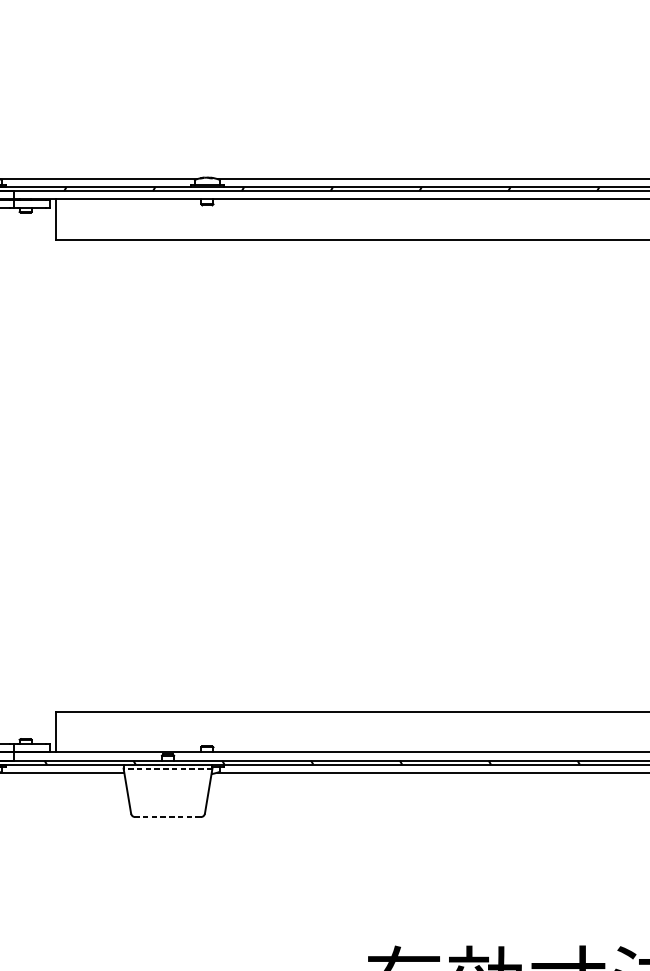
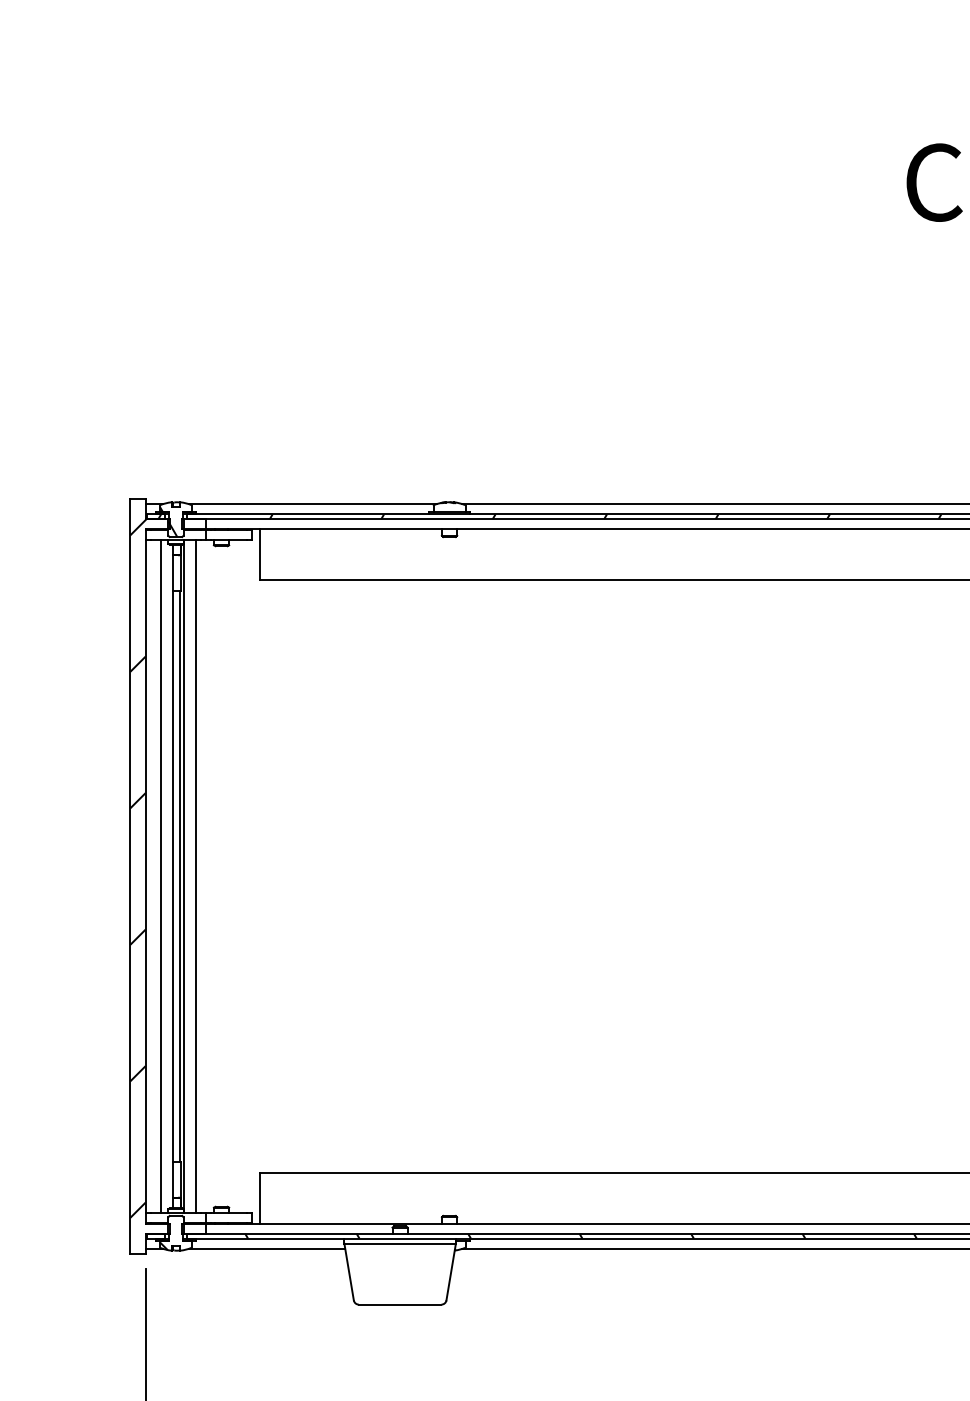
line: (5, 475) -> (196, 876), added
line: (168, 768) -> (400, 1243), dashed -> solid
line: (167, 816) -> (399, 1304), dashed -> solid

